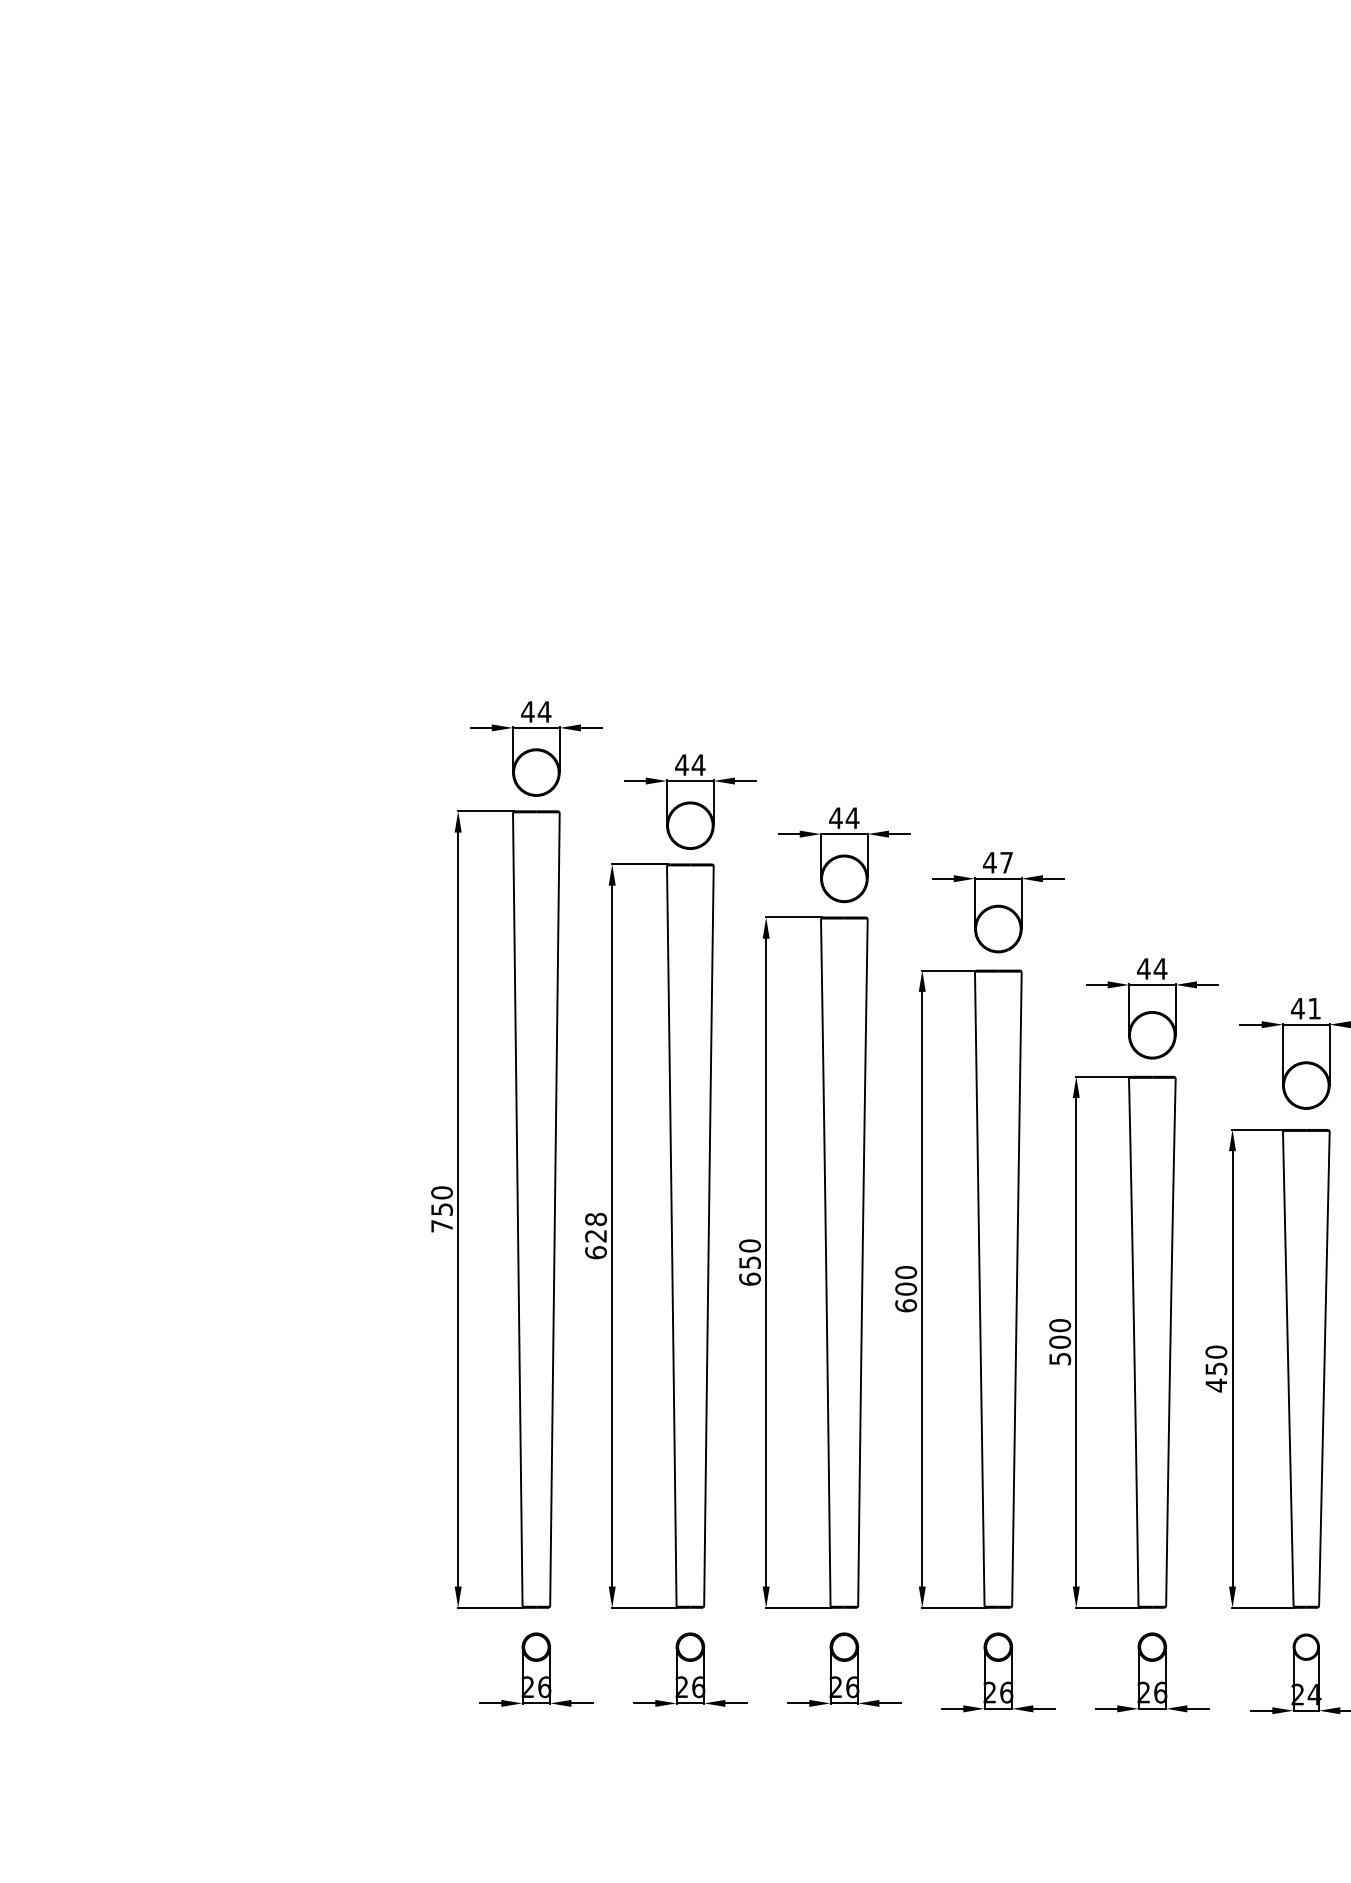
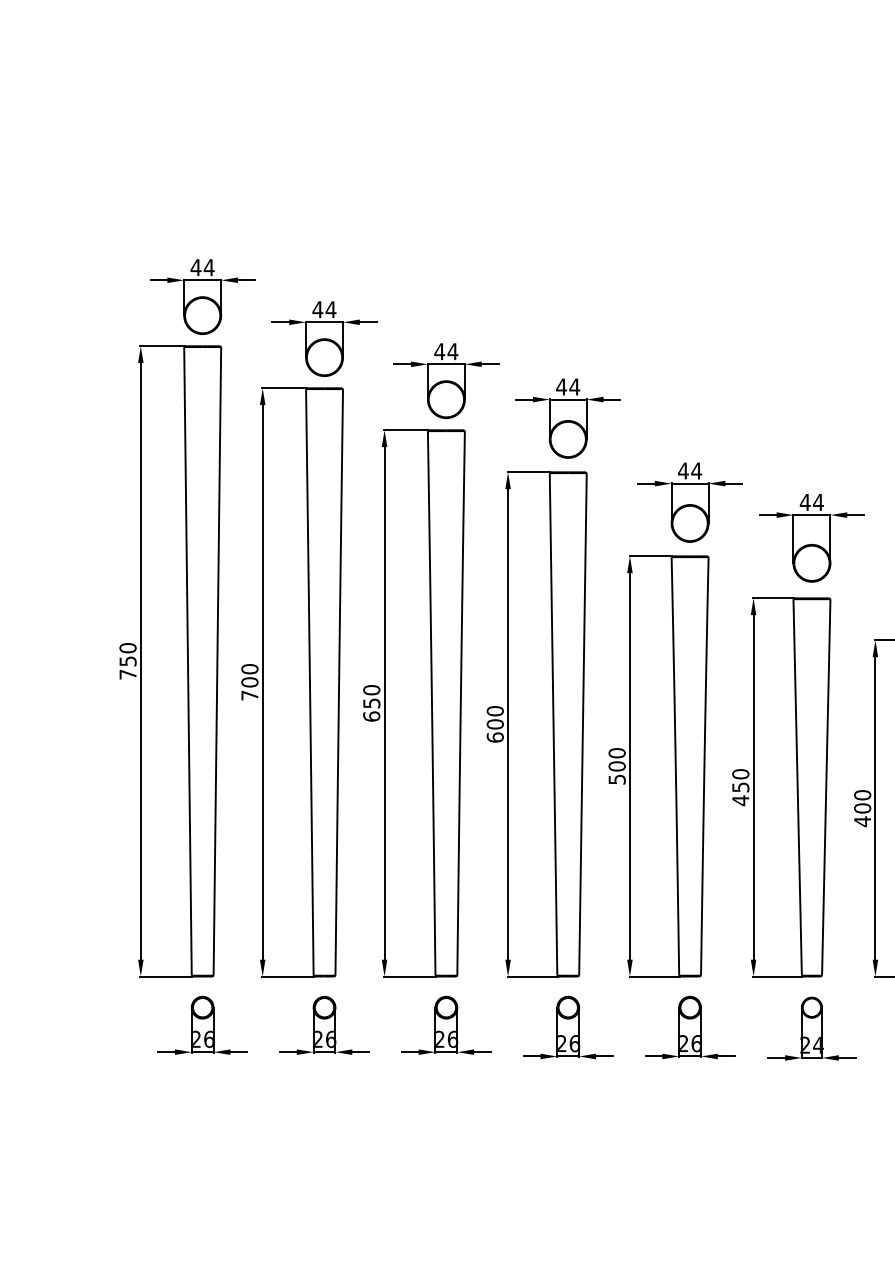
text: (1006, 862) -> (574, 386), 47 -> 44
text: (1314, 1008) -> (818, 502), 41 -> 44
text: (595, 1235) -> (249, 681), 628 -> 700

